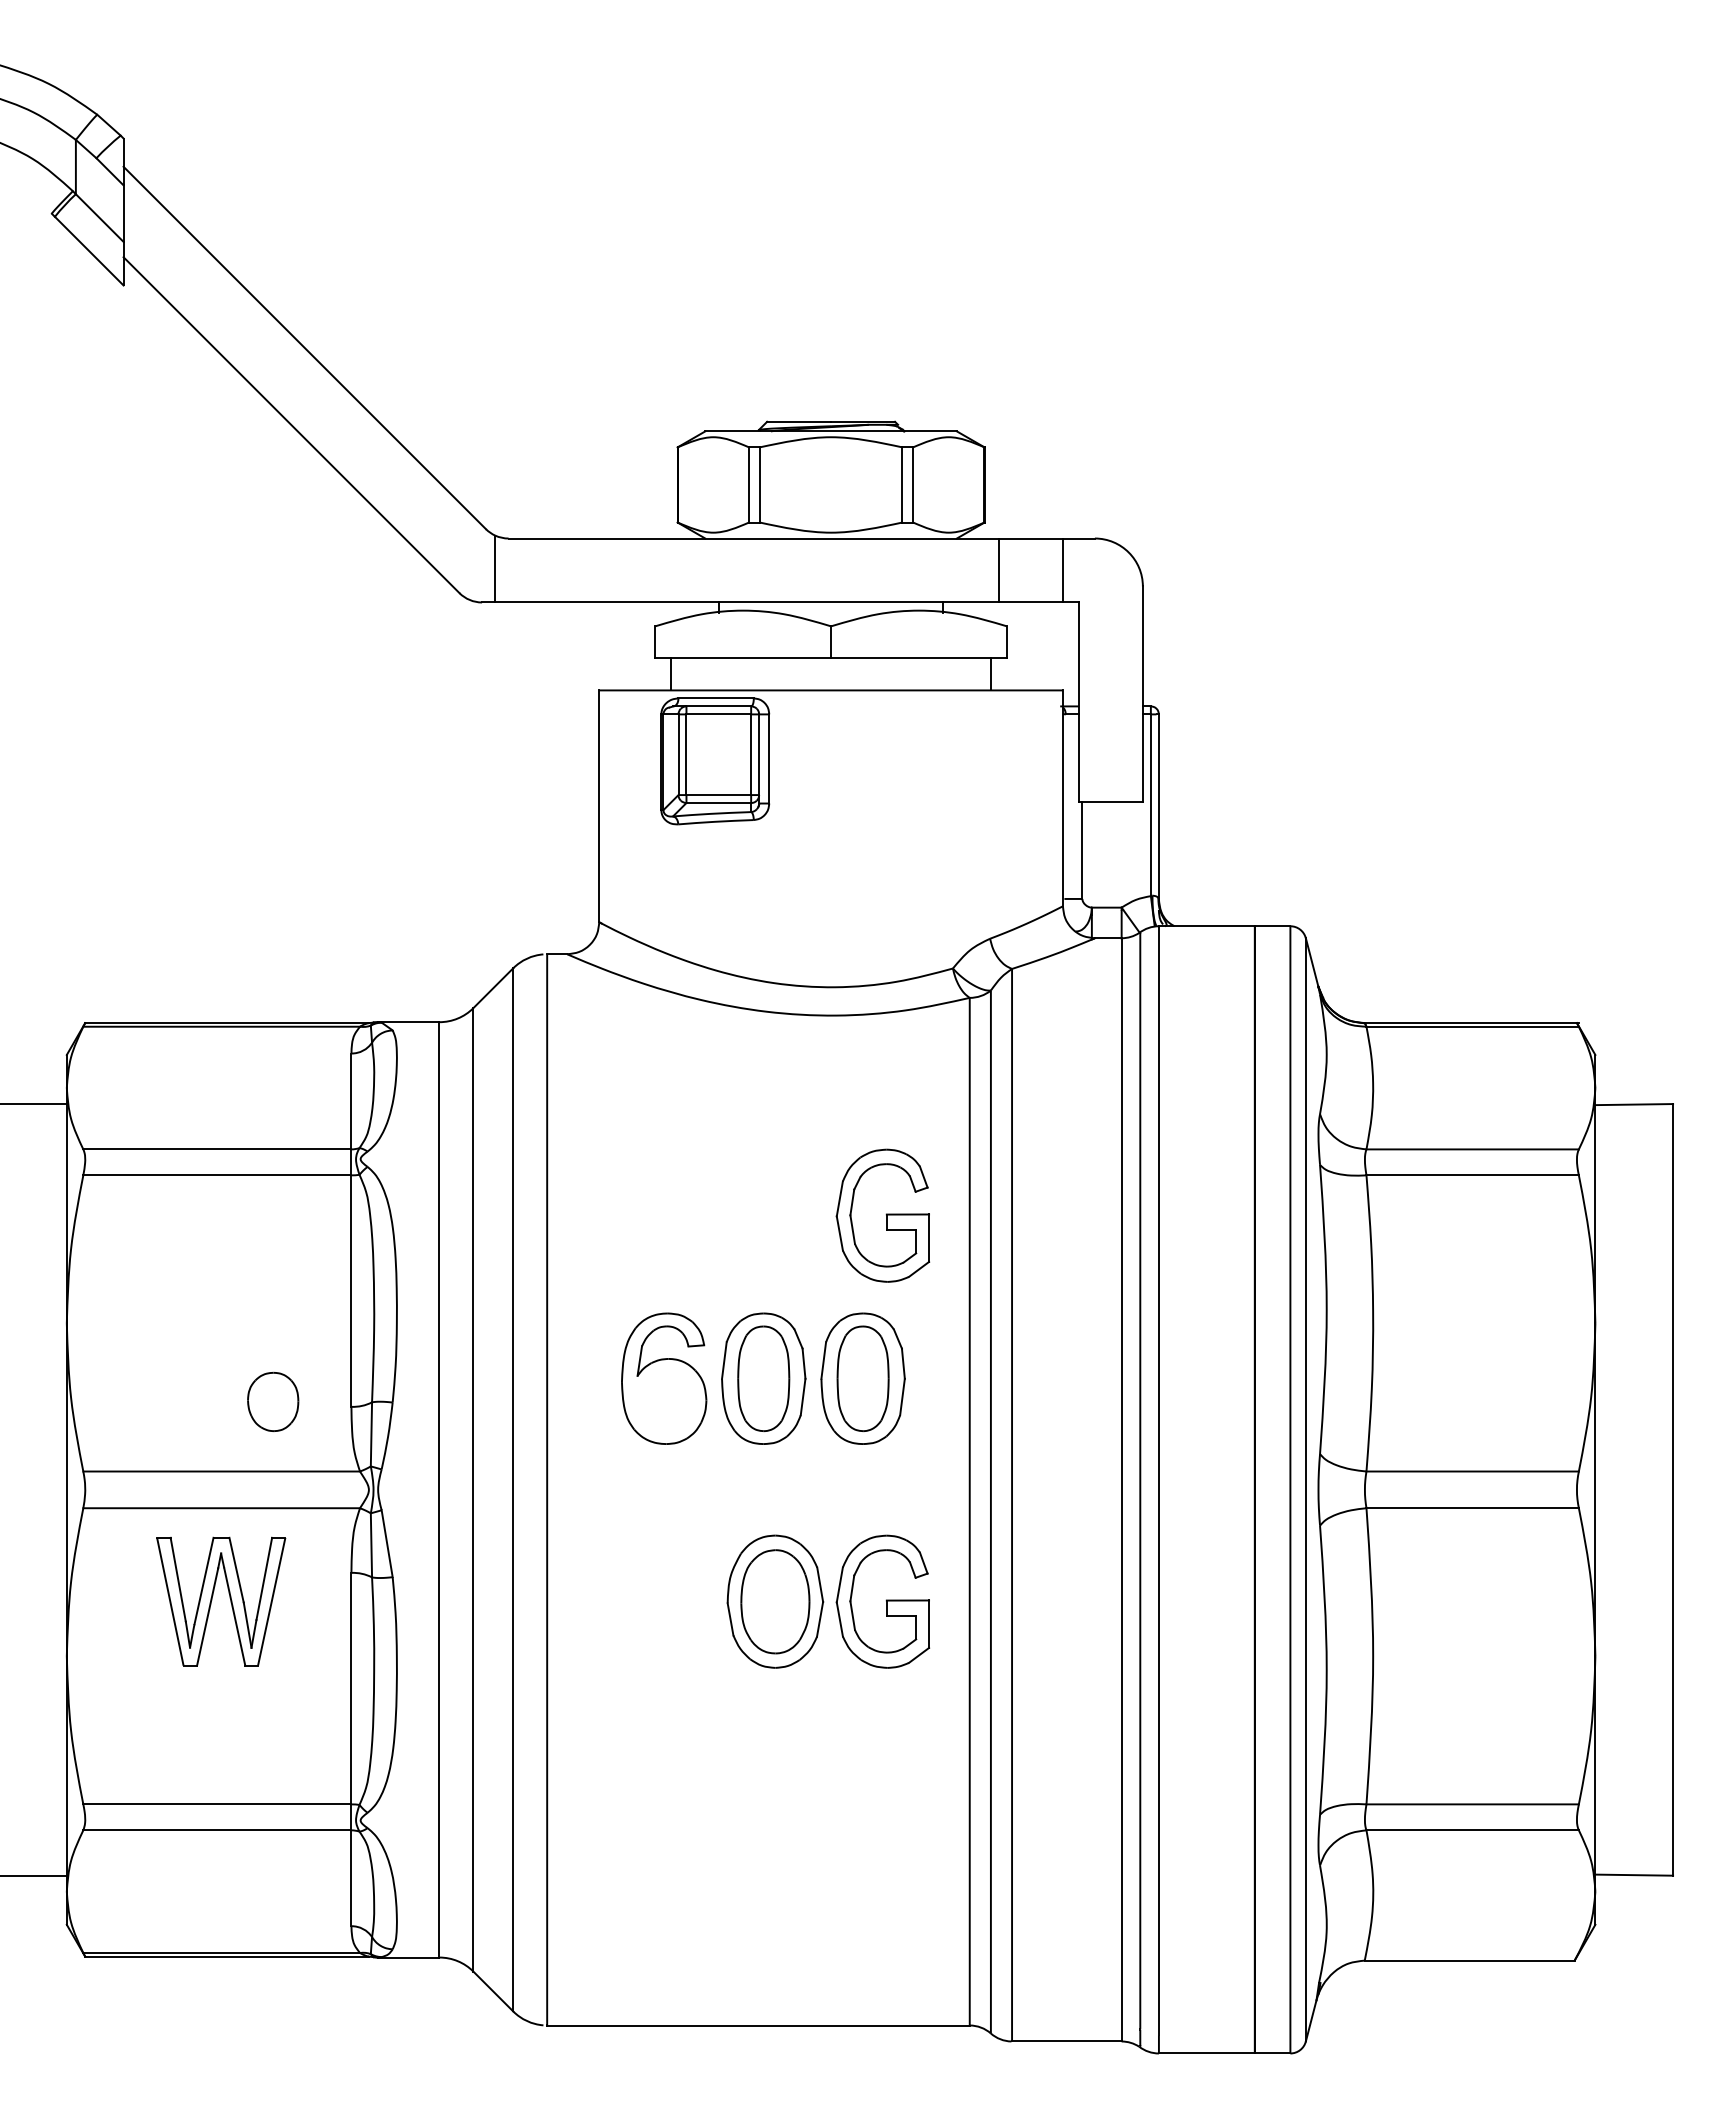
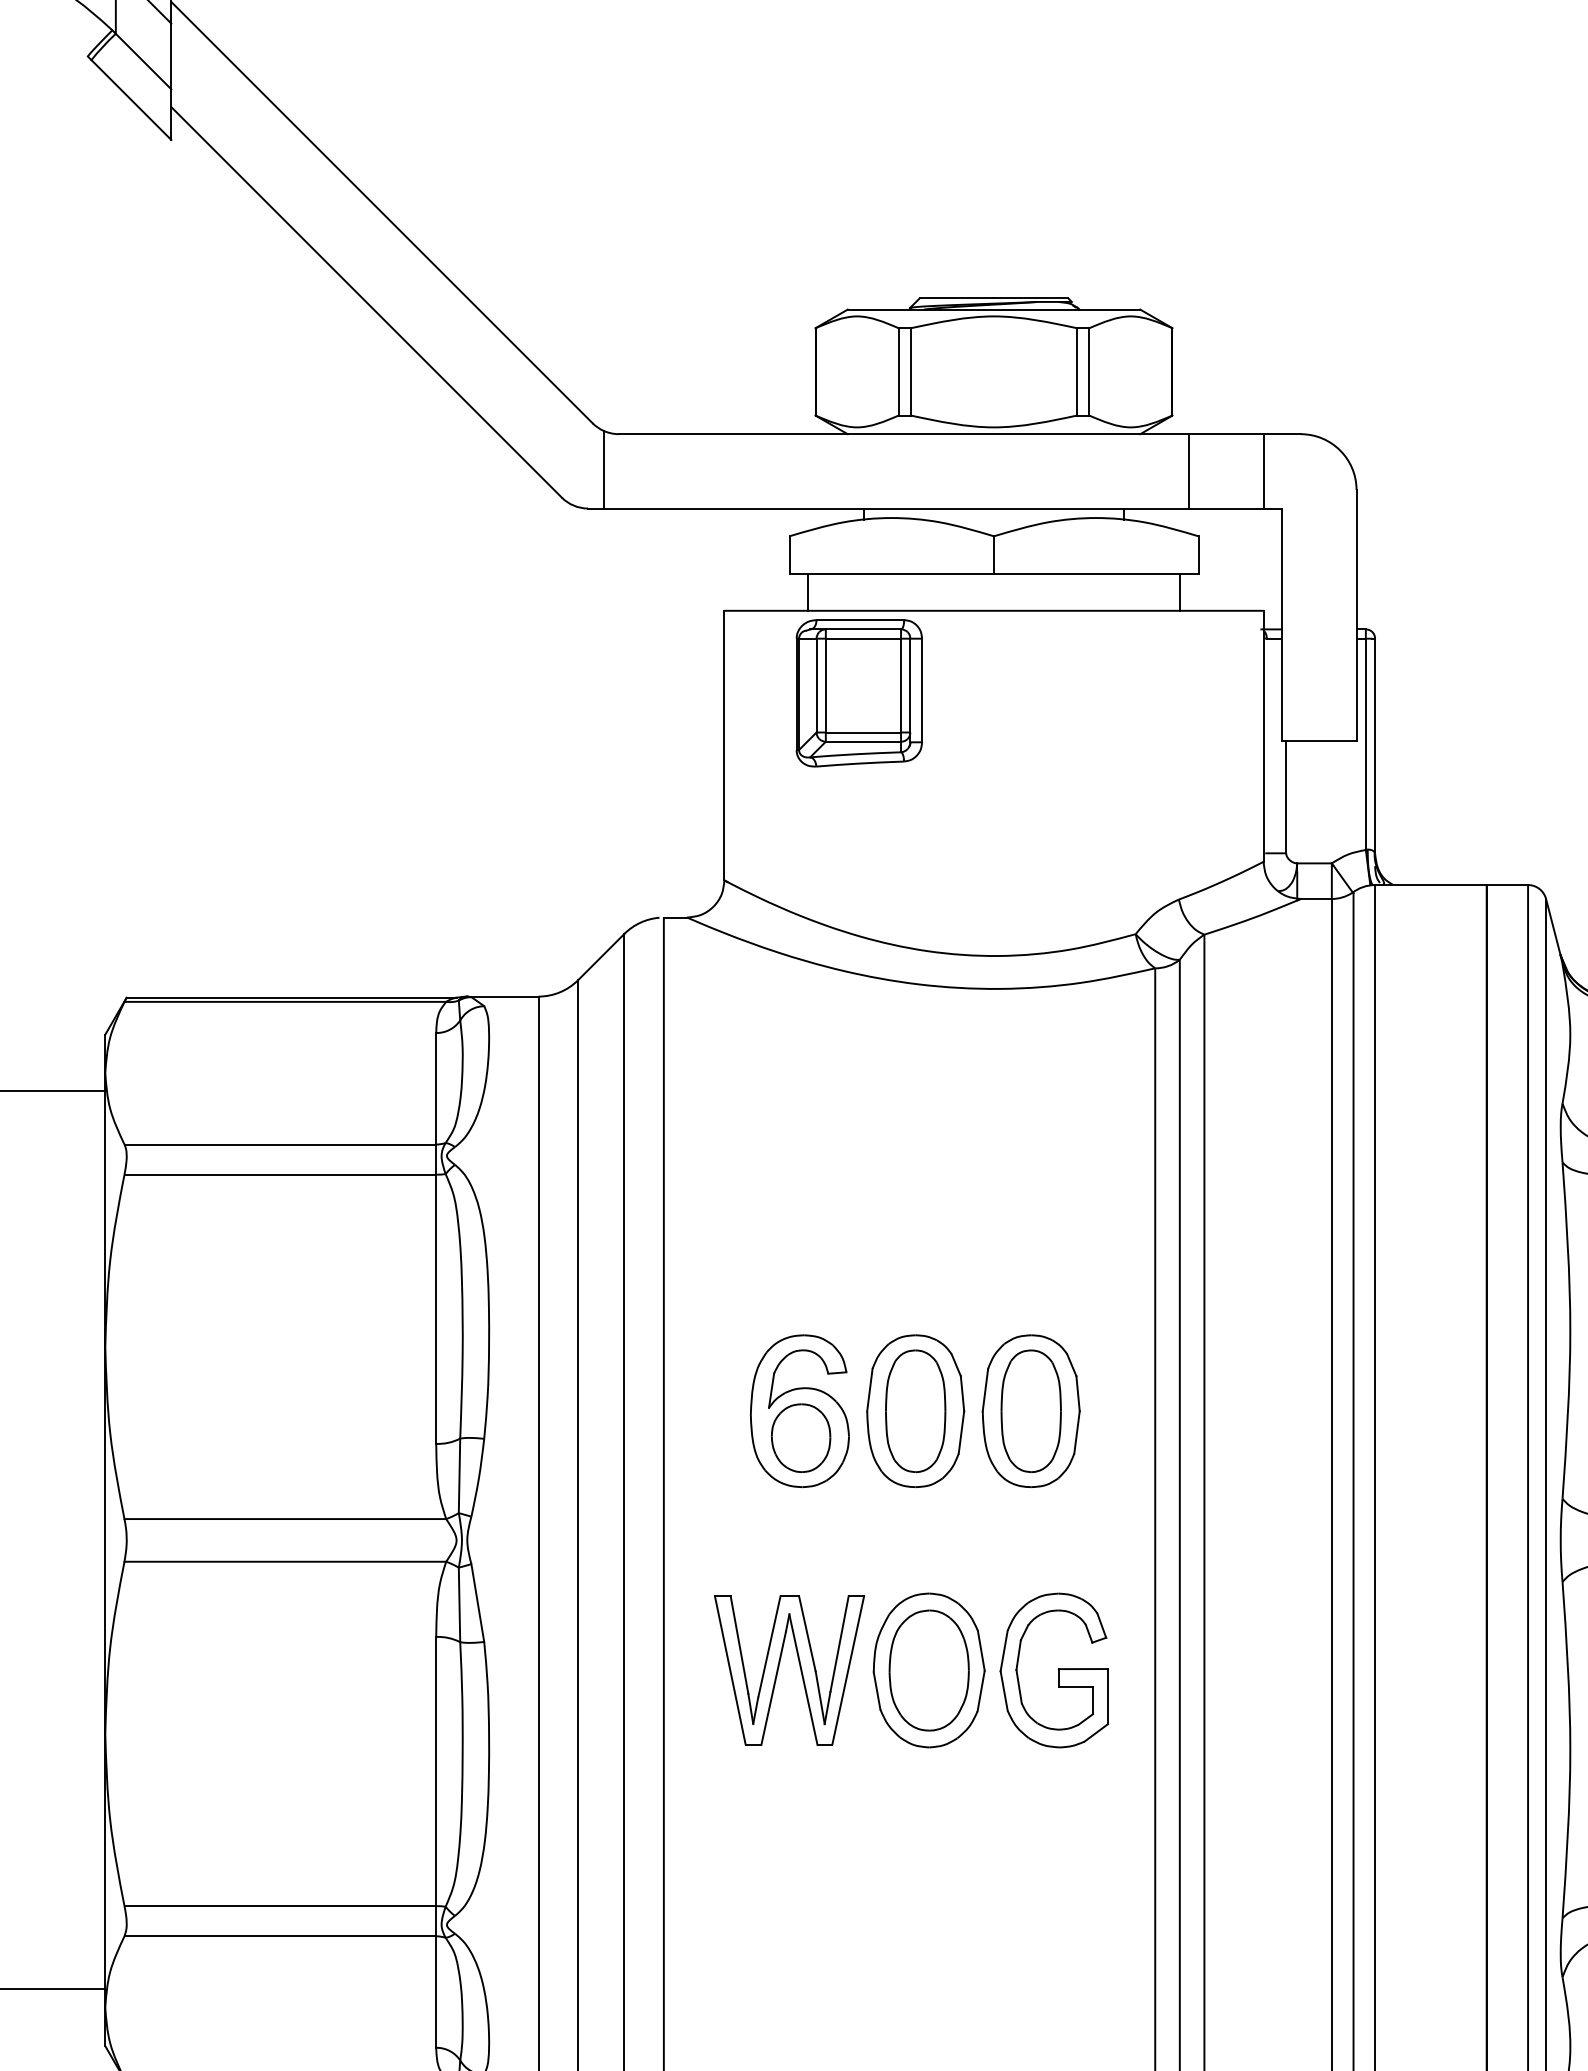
part: (882, 1215) -> (1053, 1221), removed
part: (273, 1401) -> (801, 1437), moved
part: (229, 1598) -> (799, 1666), moved

